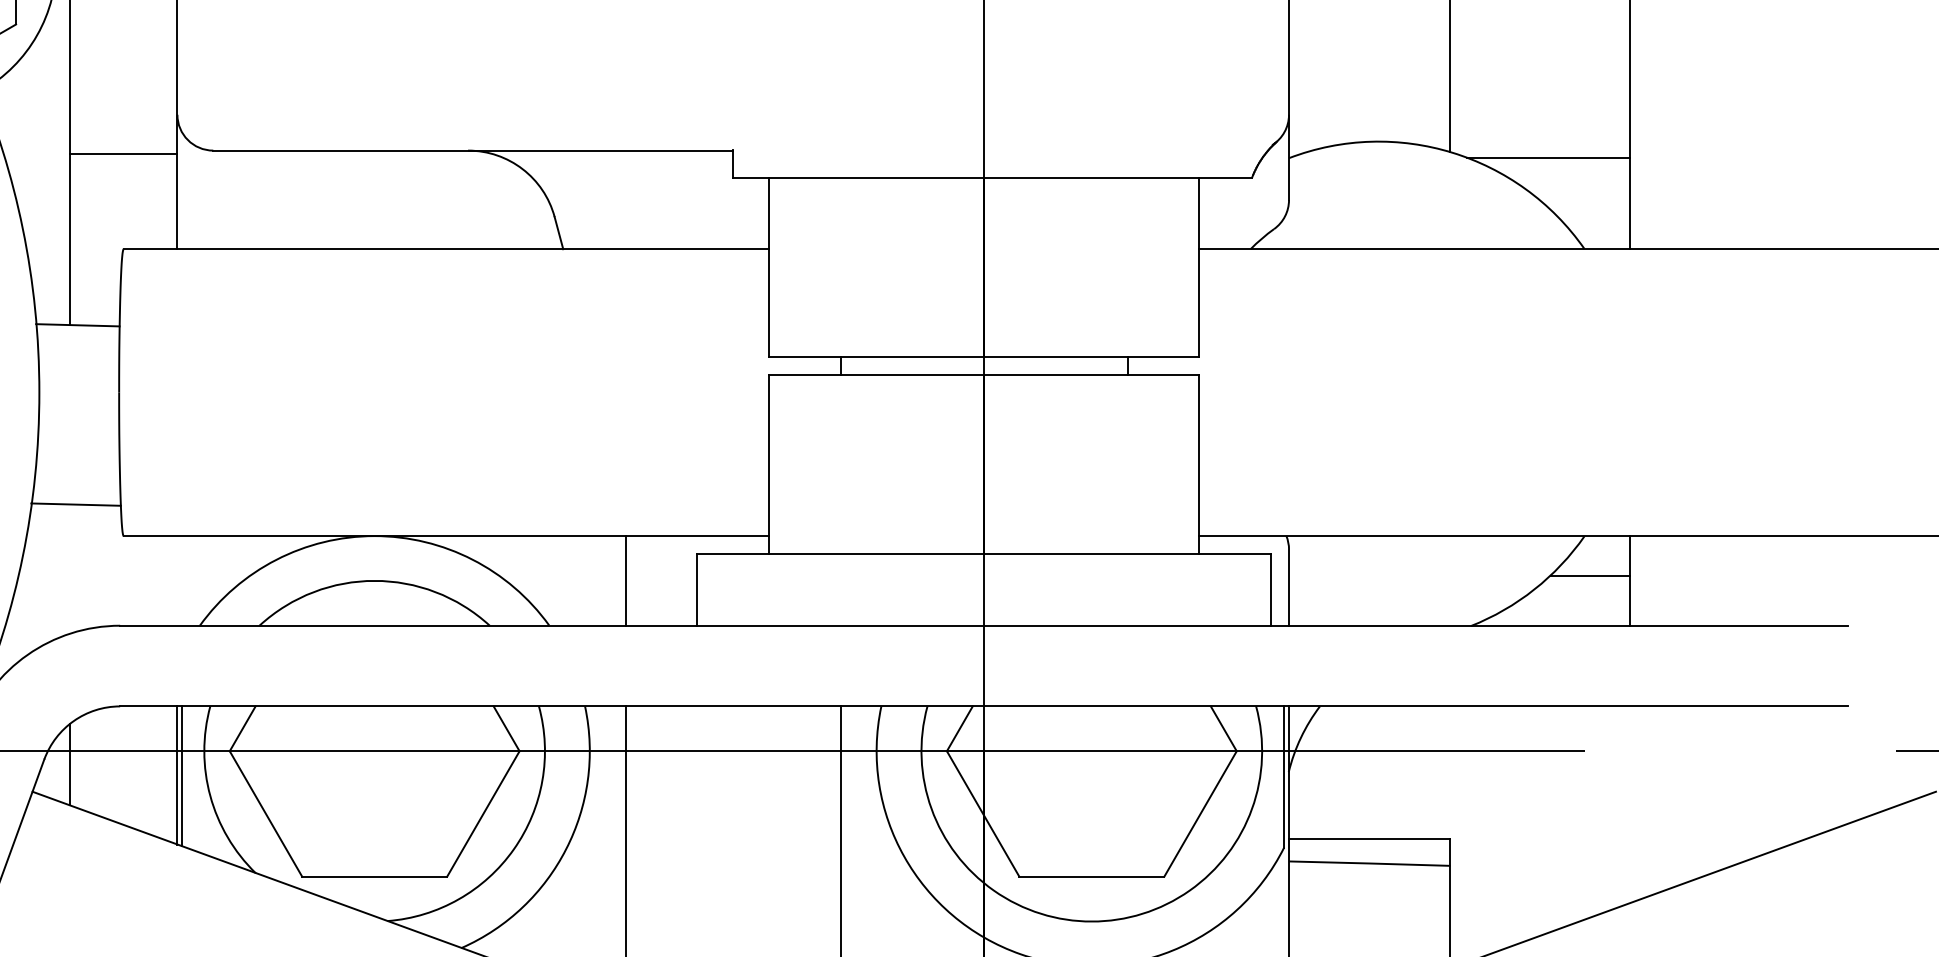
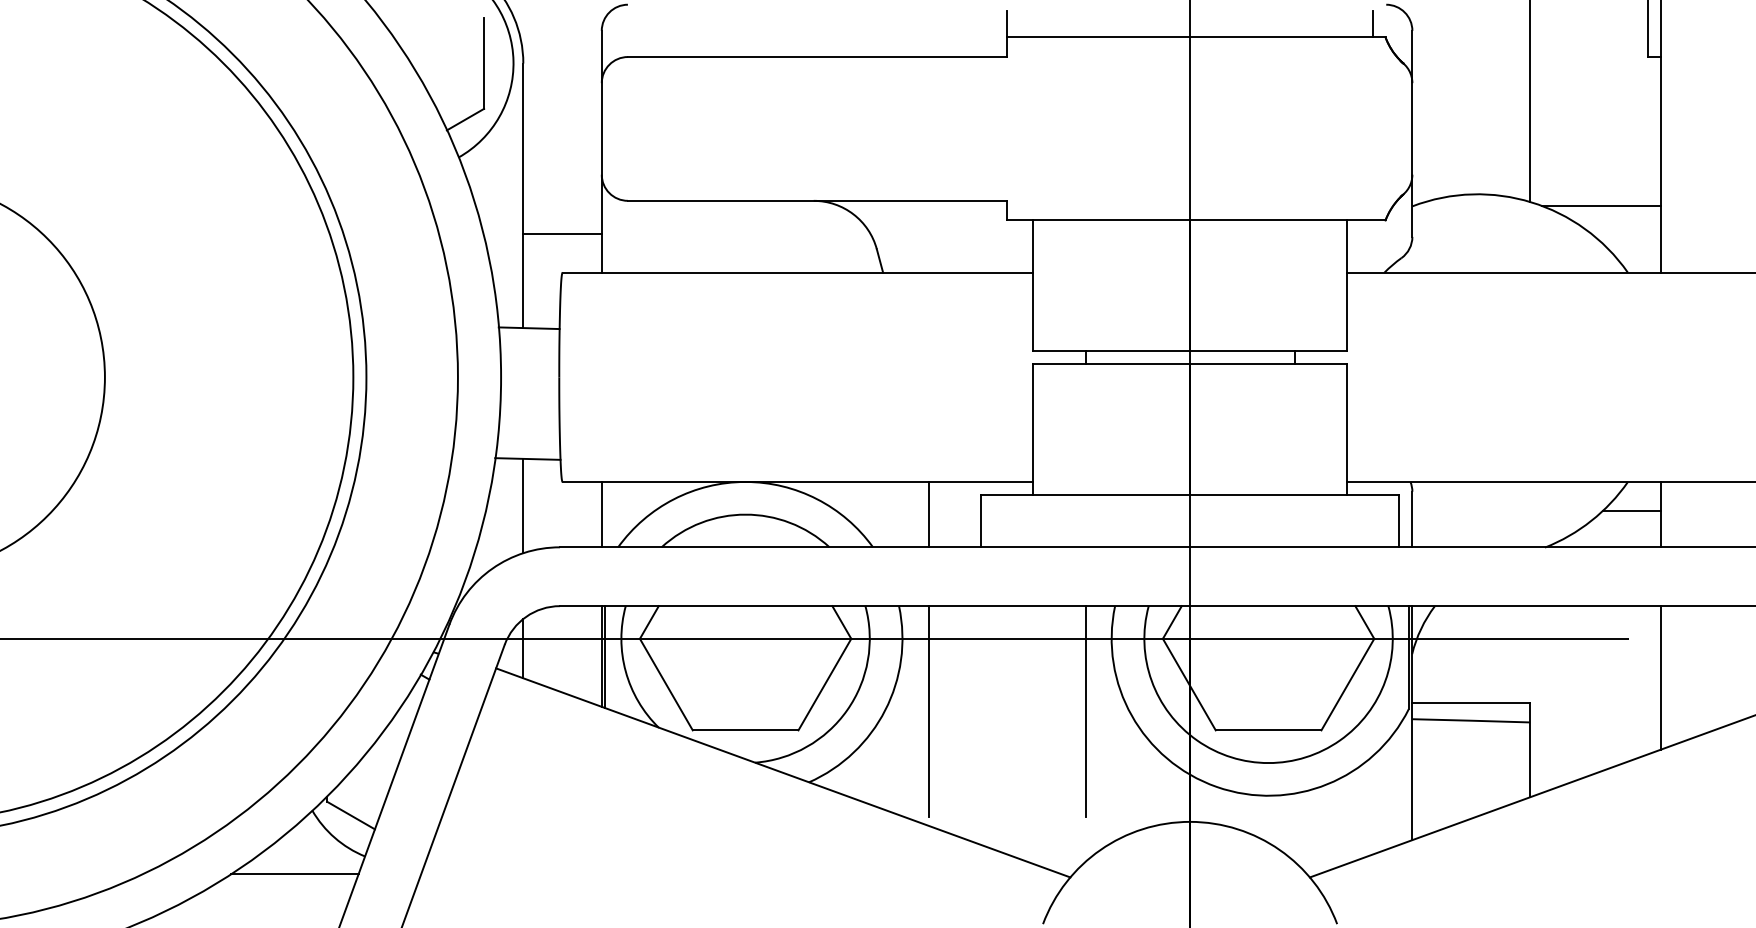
line: (123, 154) -> (562, 233), moved
line: (70, 568) -> (523, 505), added
line: (177, 580) -> (601, 514), added
line: (1629, 804) -> (1660, 677), added

